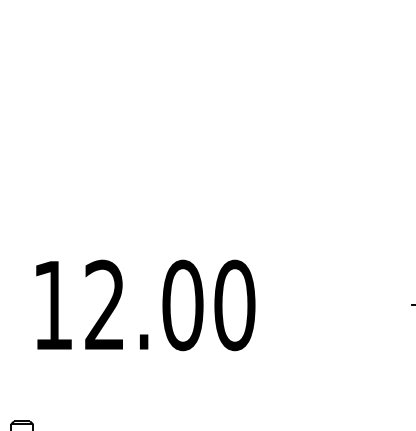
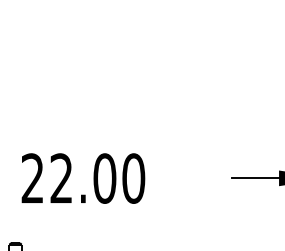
text: (52, 303) -> (32, 177), 12.00 -> 22.00

